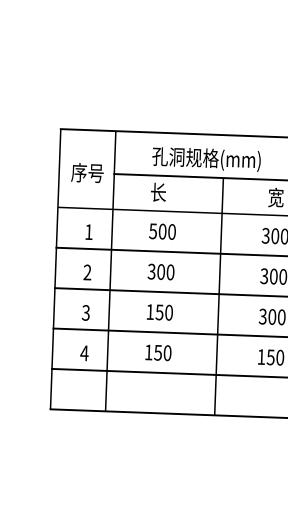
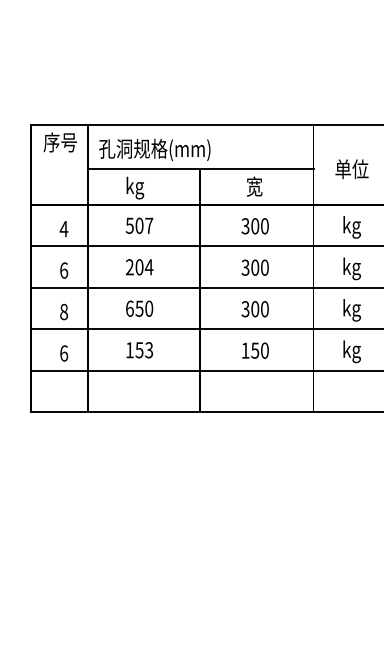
text: (206, 158) -> (154, 149), moved
text: (86, 172) -> (59, 142), moved
text: (160, 194) -> (135, 187), 长 -> kg
text: (88, 231) -> (63, 228), 1 -> 4
text: (172, 231) -> (149, 225), 500 -> 507
text: (87, 272) -> (64, 270), 2 -> 6
text: (161, 272) -> (139, 267), 300 -> 204
text: (149, 311) -> (129, 308), 150 -> 650
text: (86, 313) -> (64, 312), 3 -> 8
text: (84, 353) -> (63, 353), 4 -> 6
text: (167, 353) -> (149, 350), 150 -> 153

